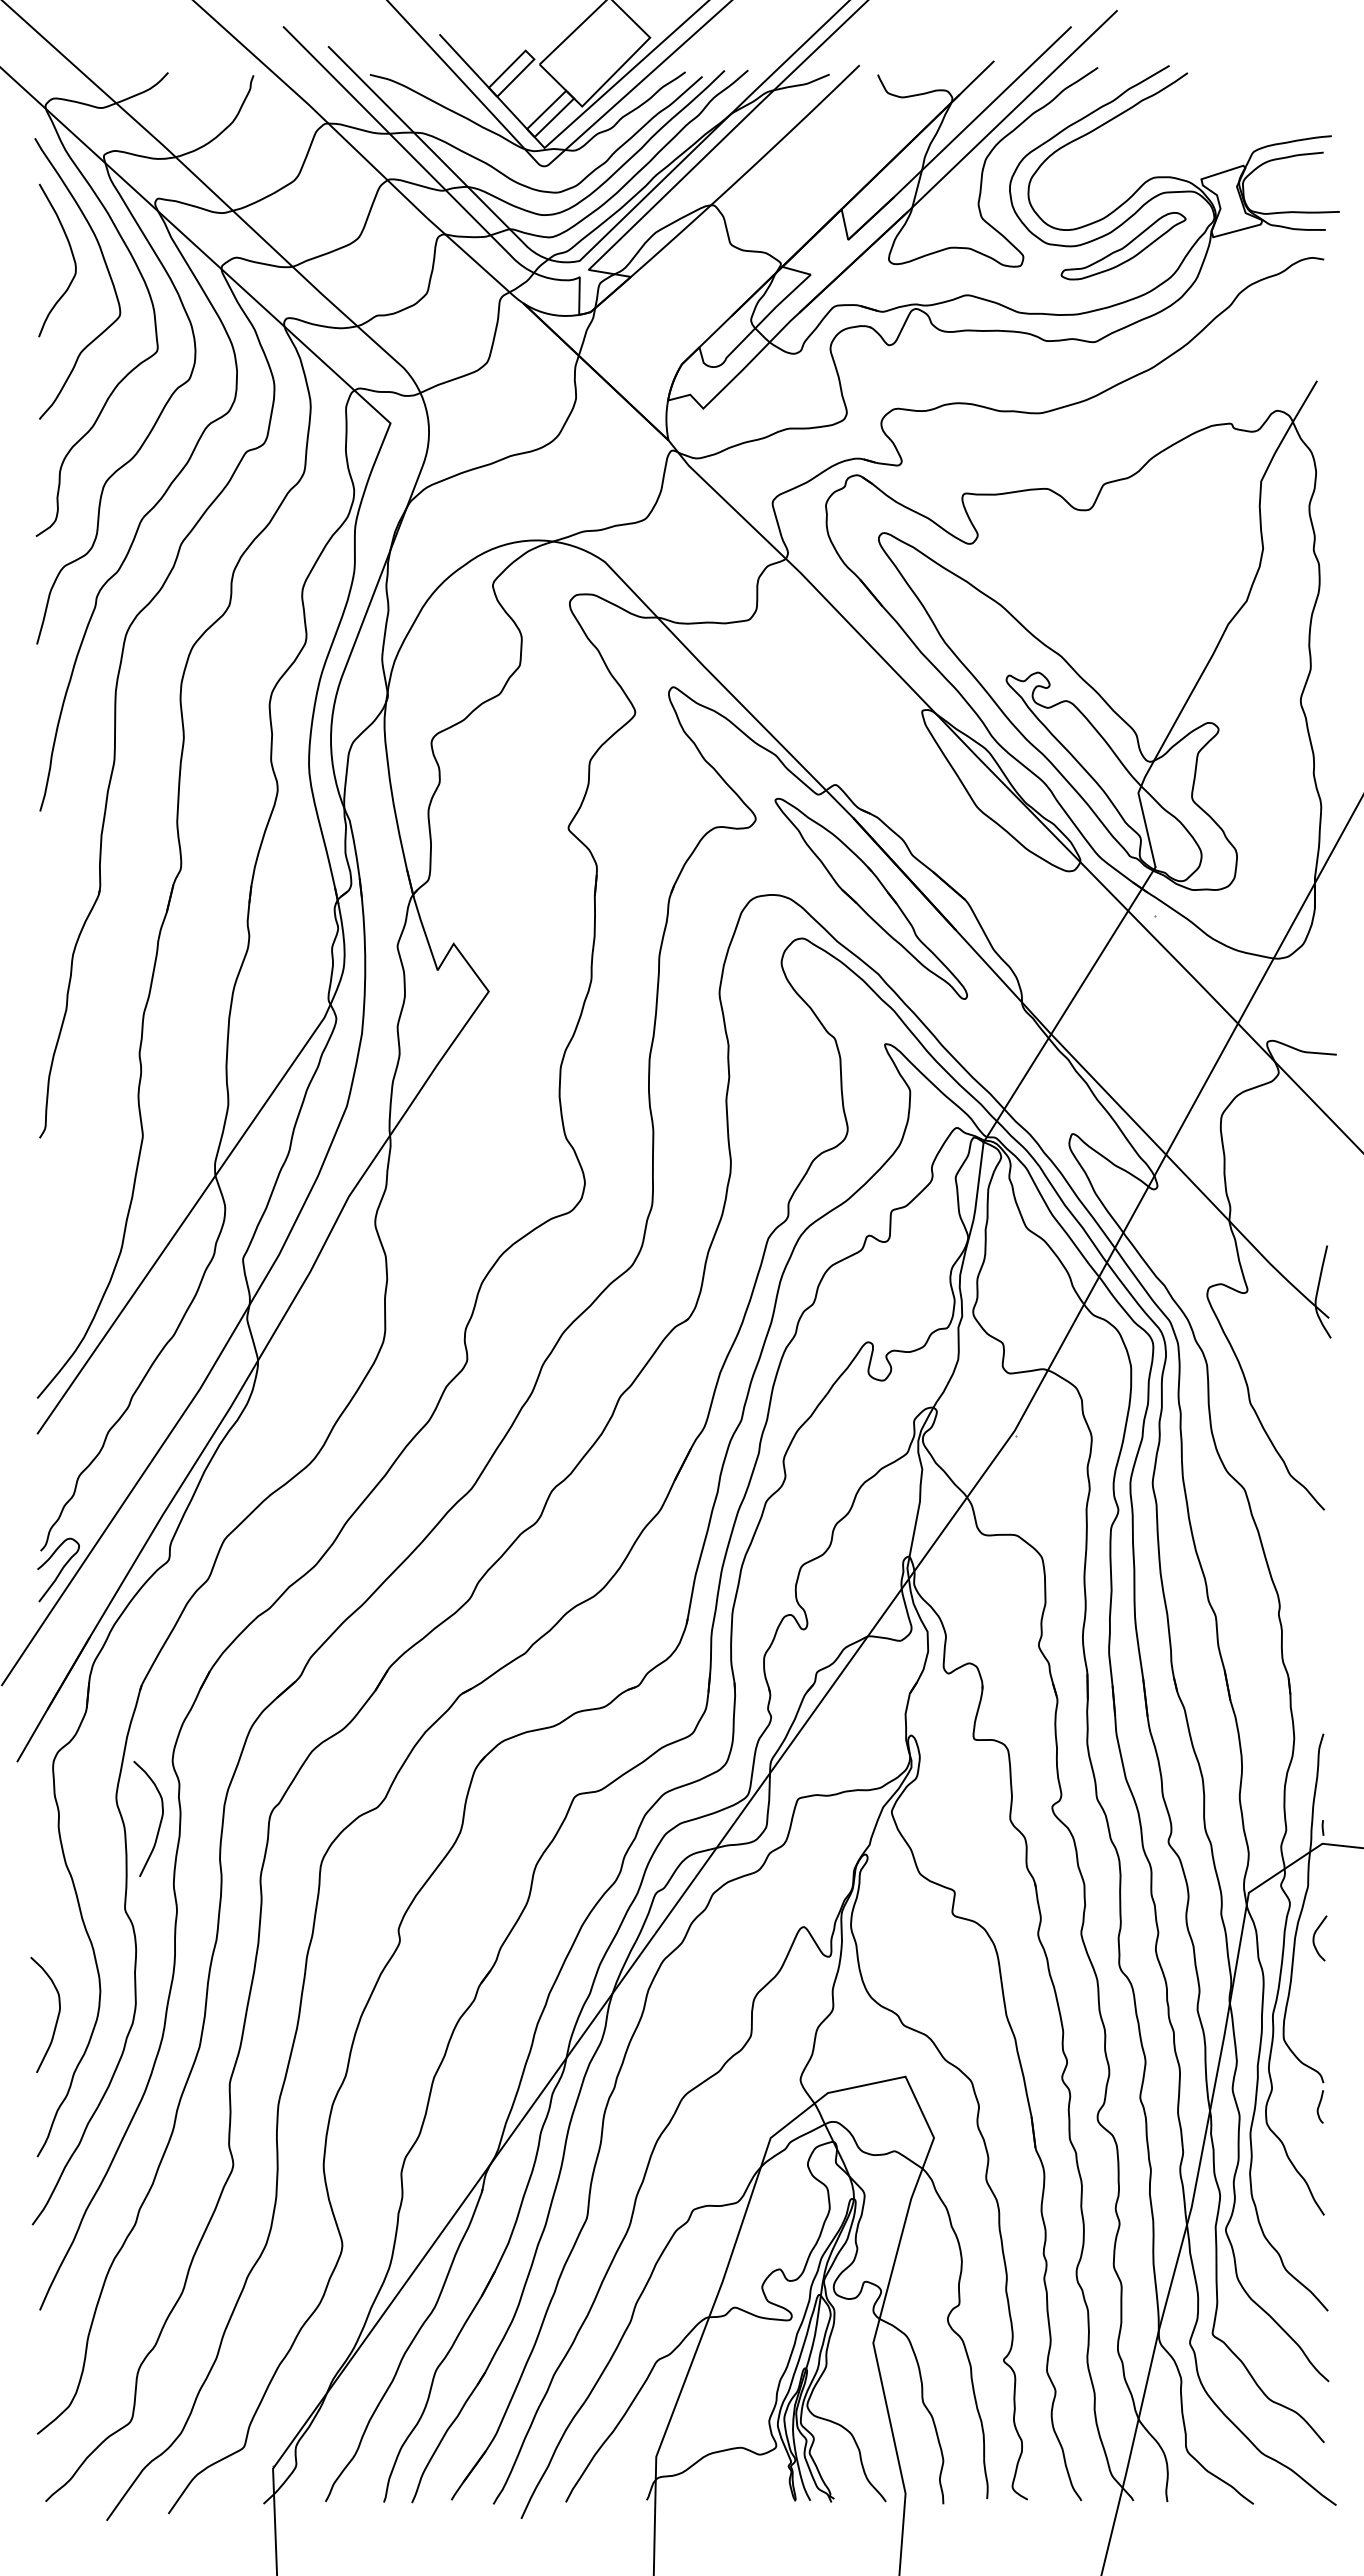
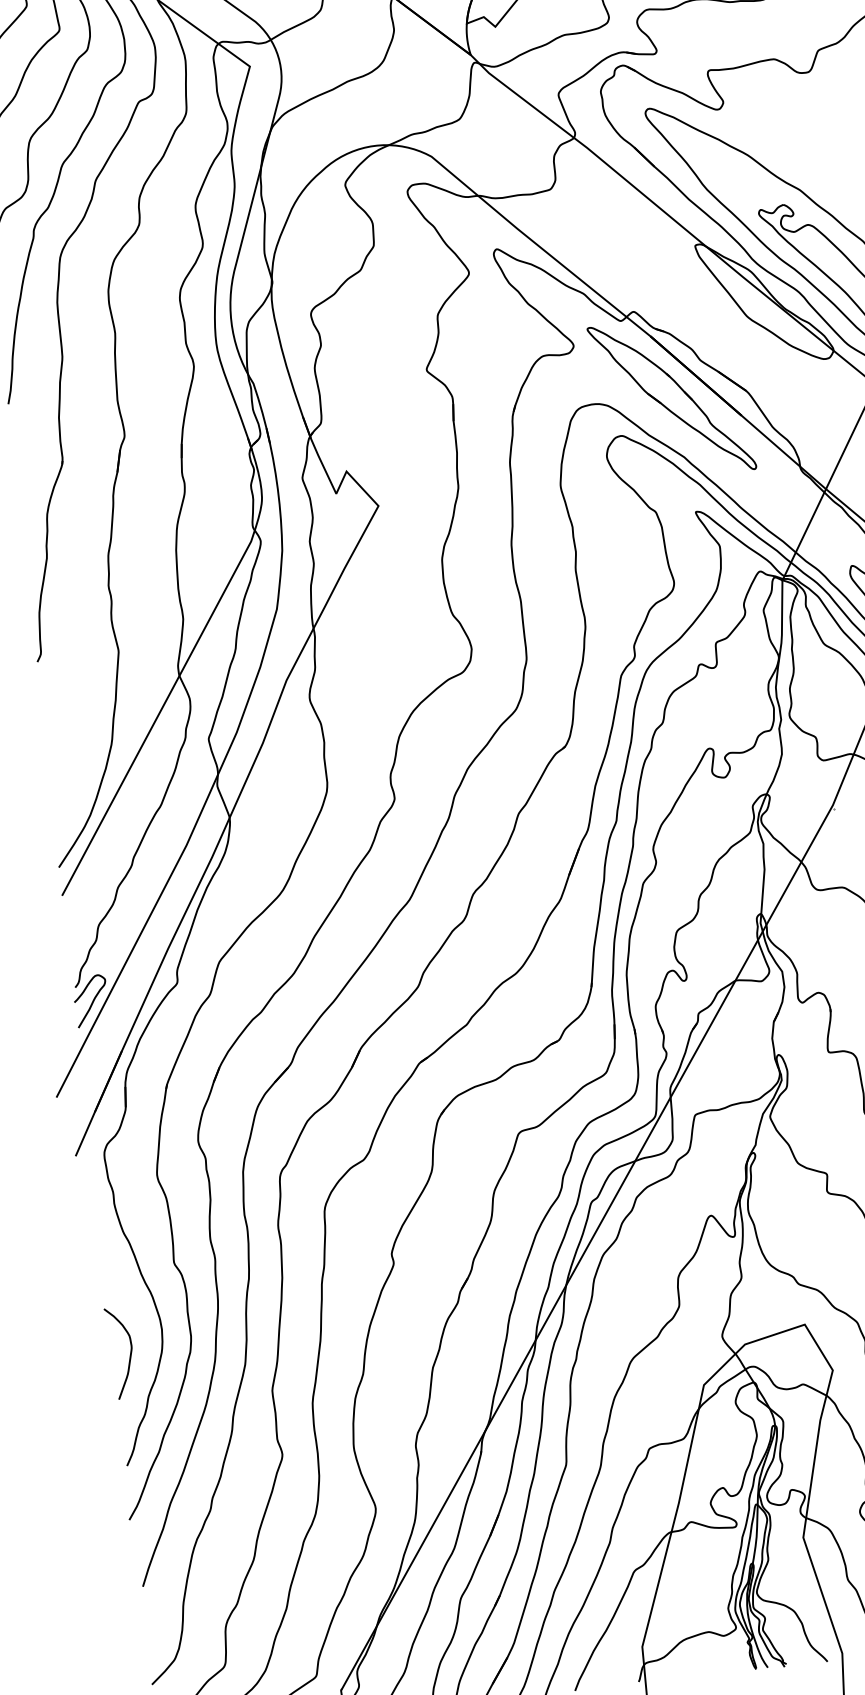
curve: (159, 1822) -> (193, 1191), removed

